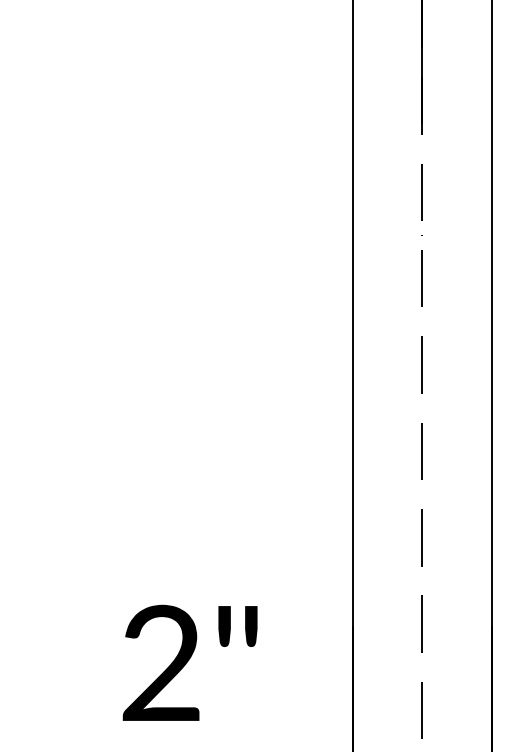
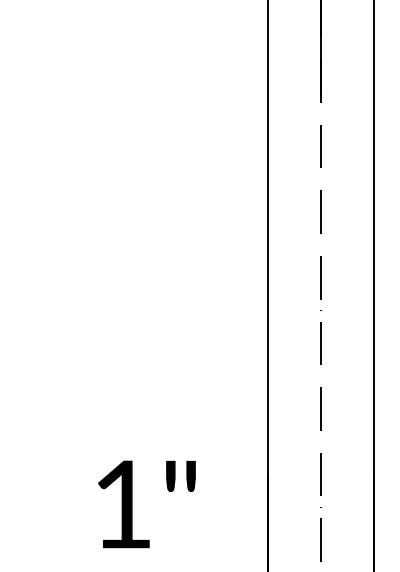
text: (160, 662) -> (122, 503), 2" -> 1"

